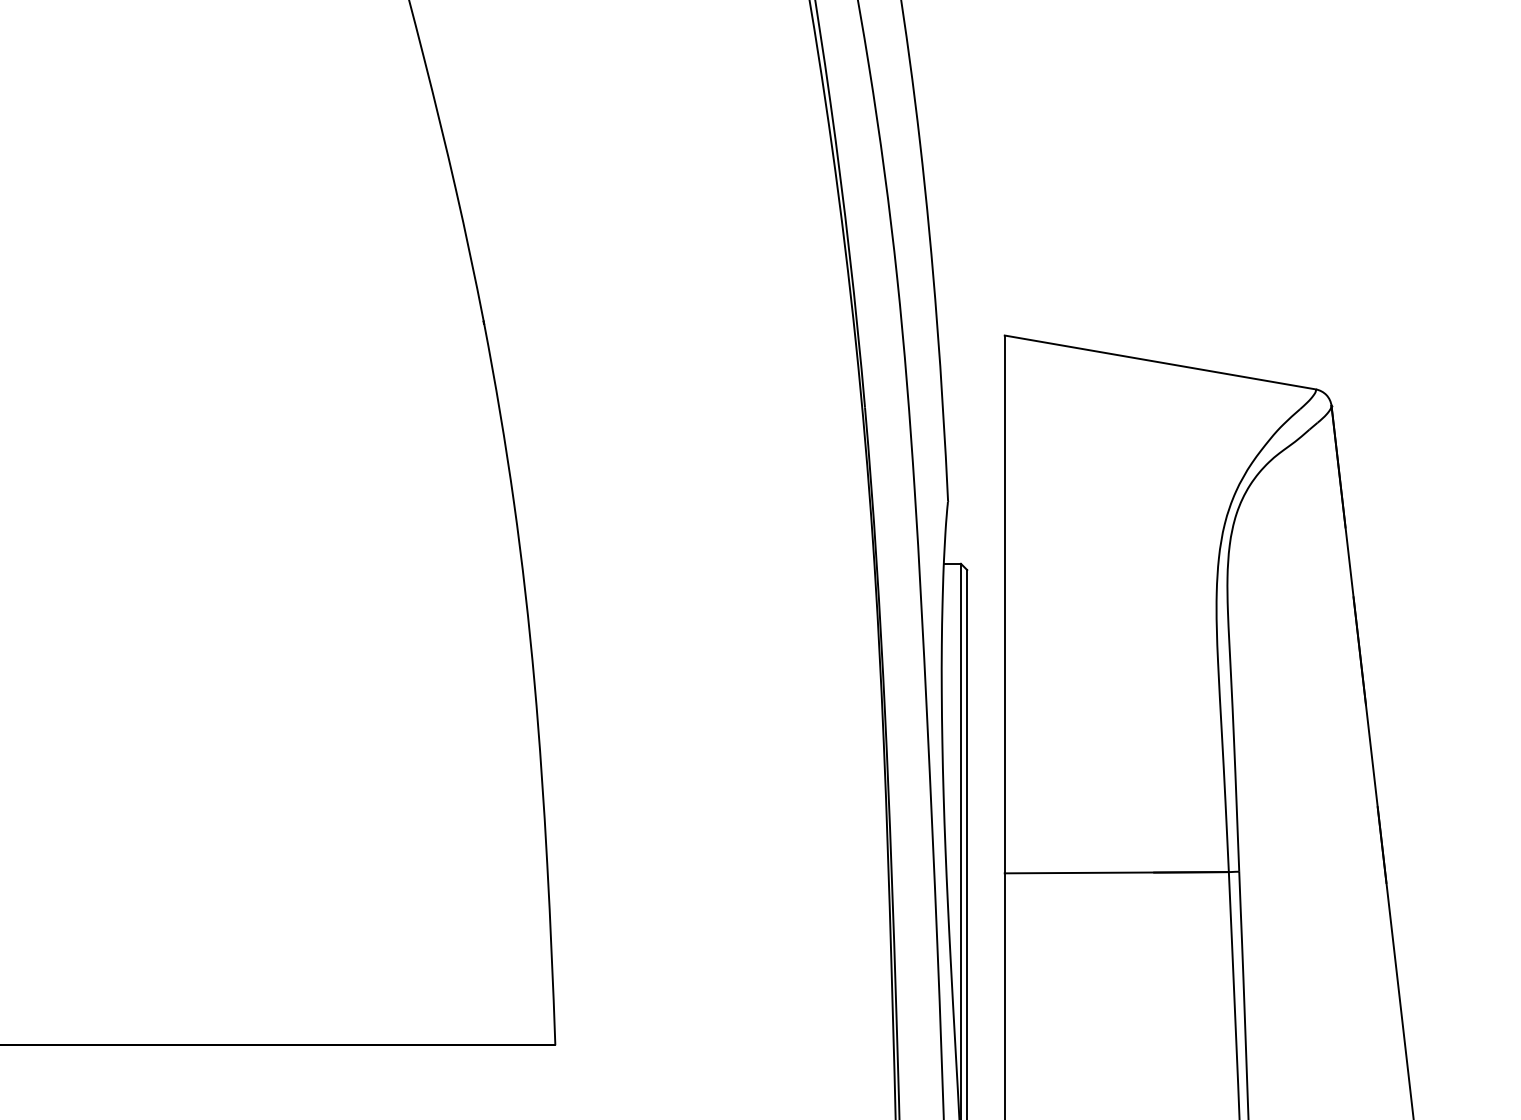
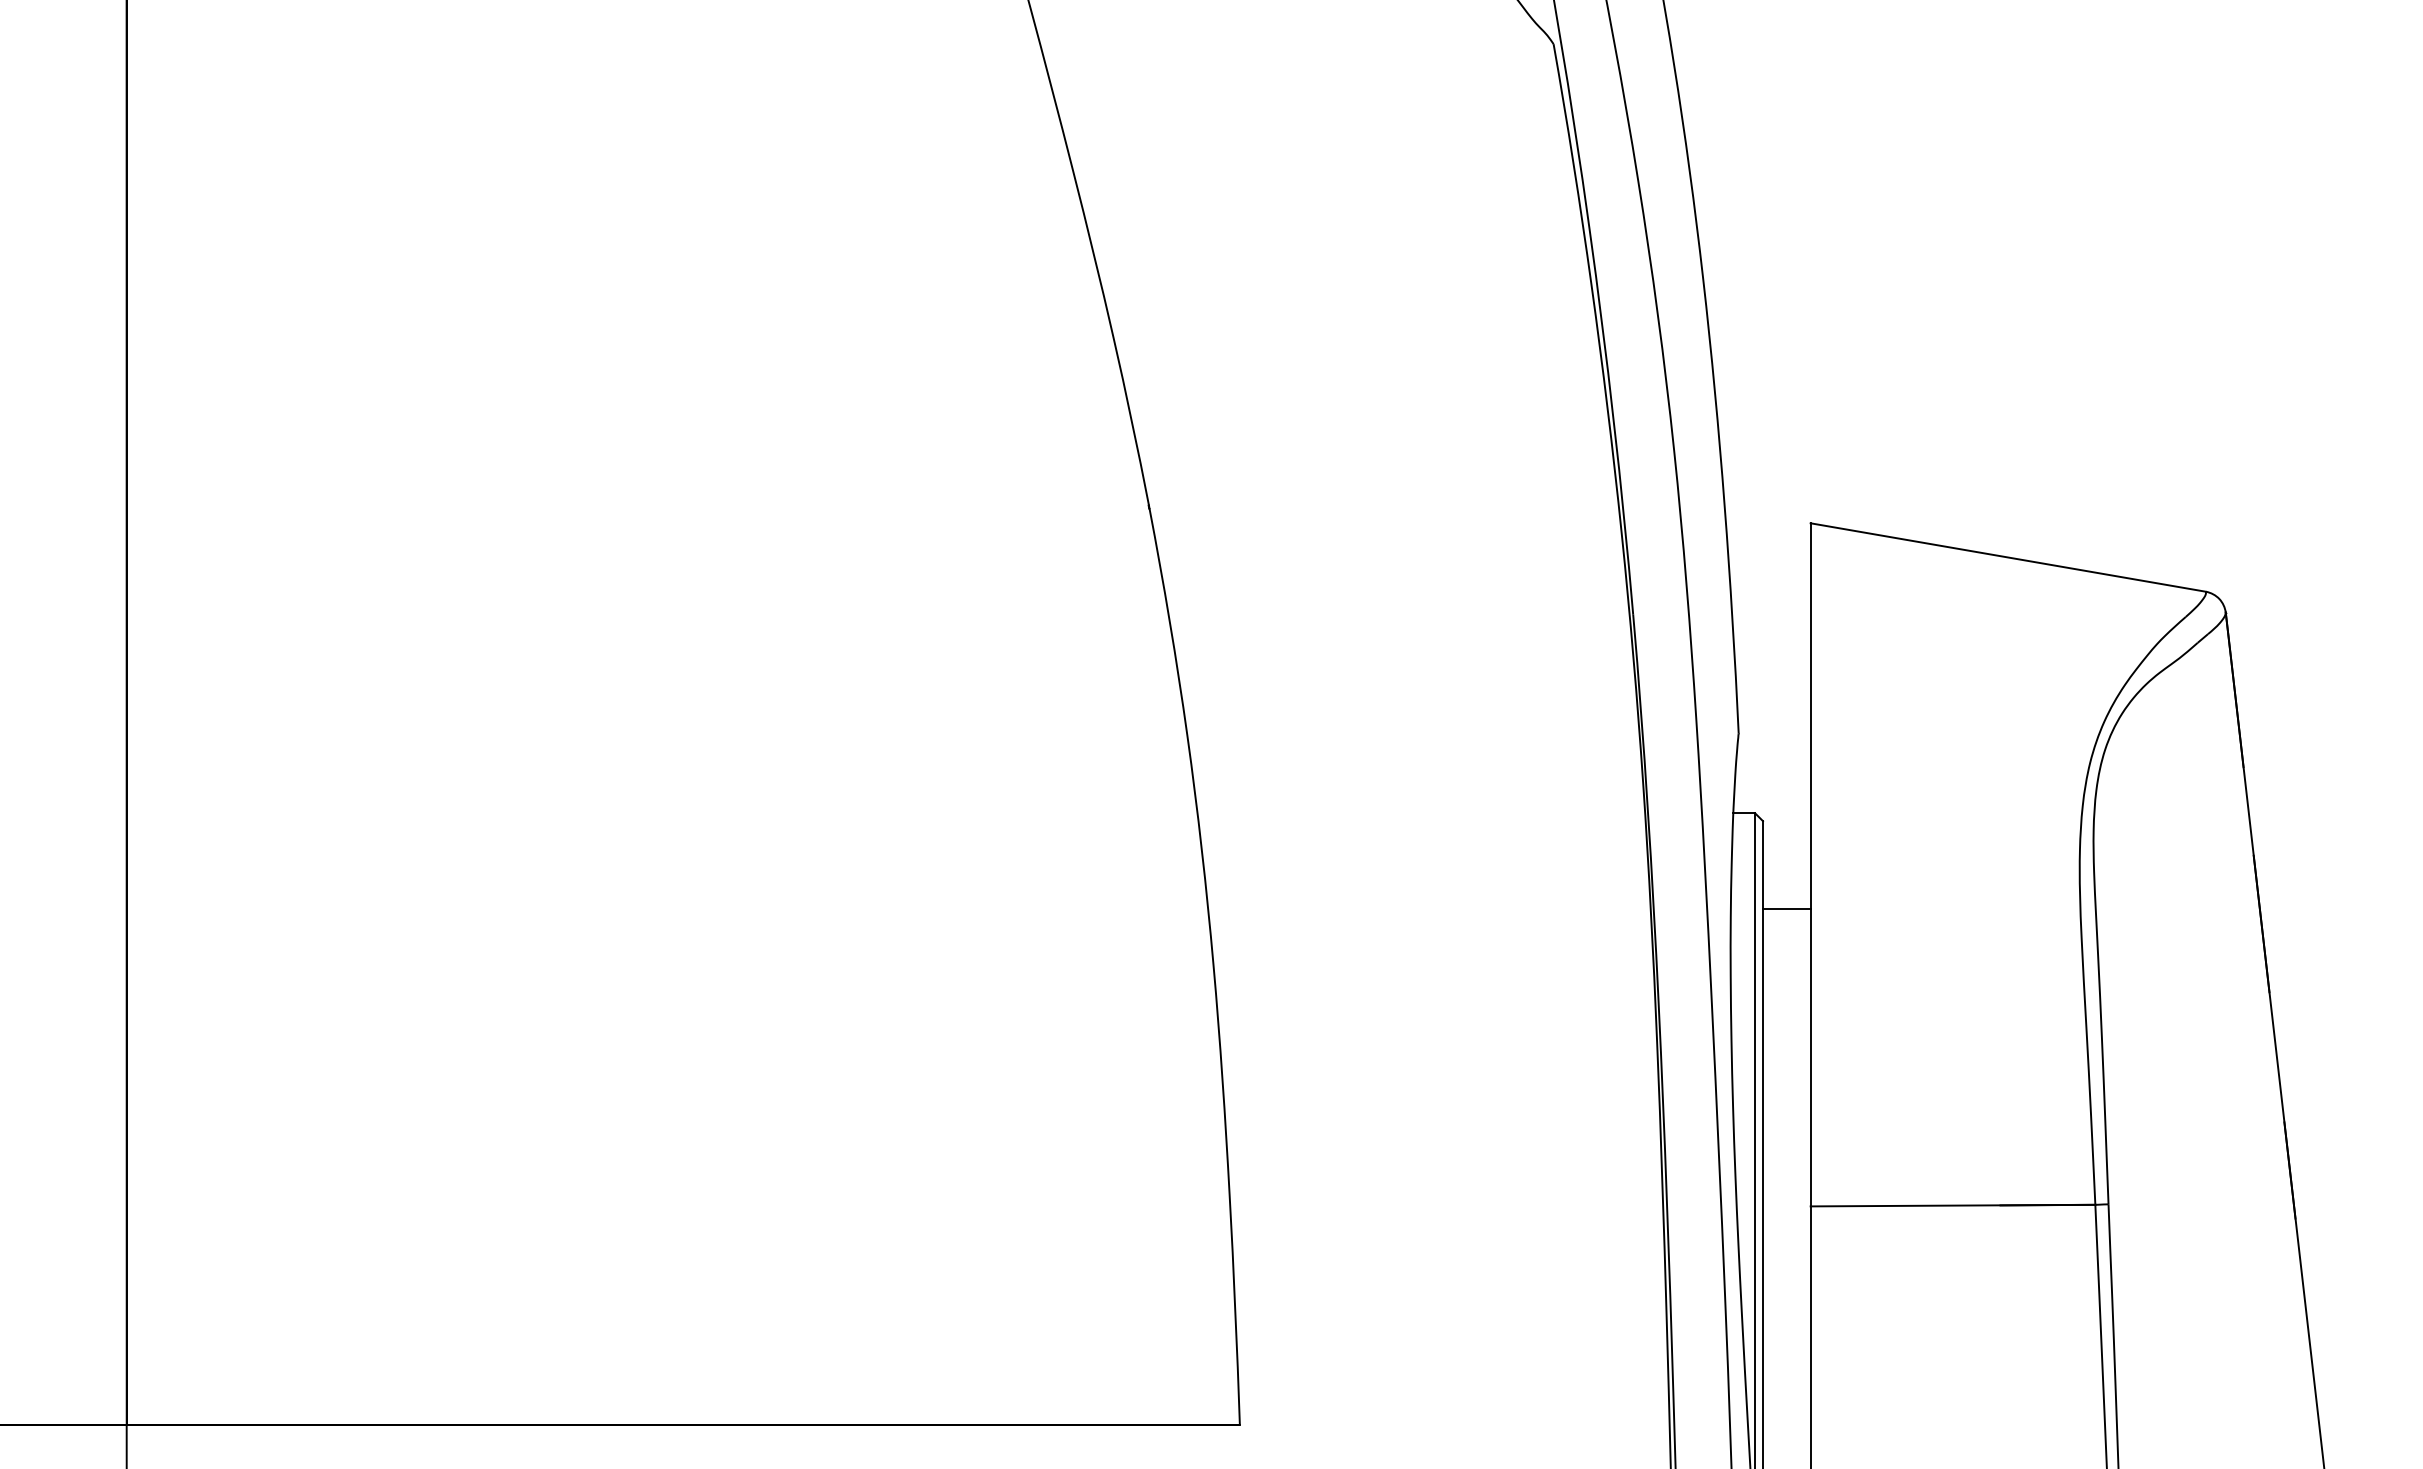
line: (985, 638) -> (1786, 908), added

